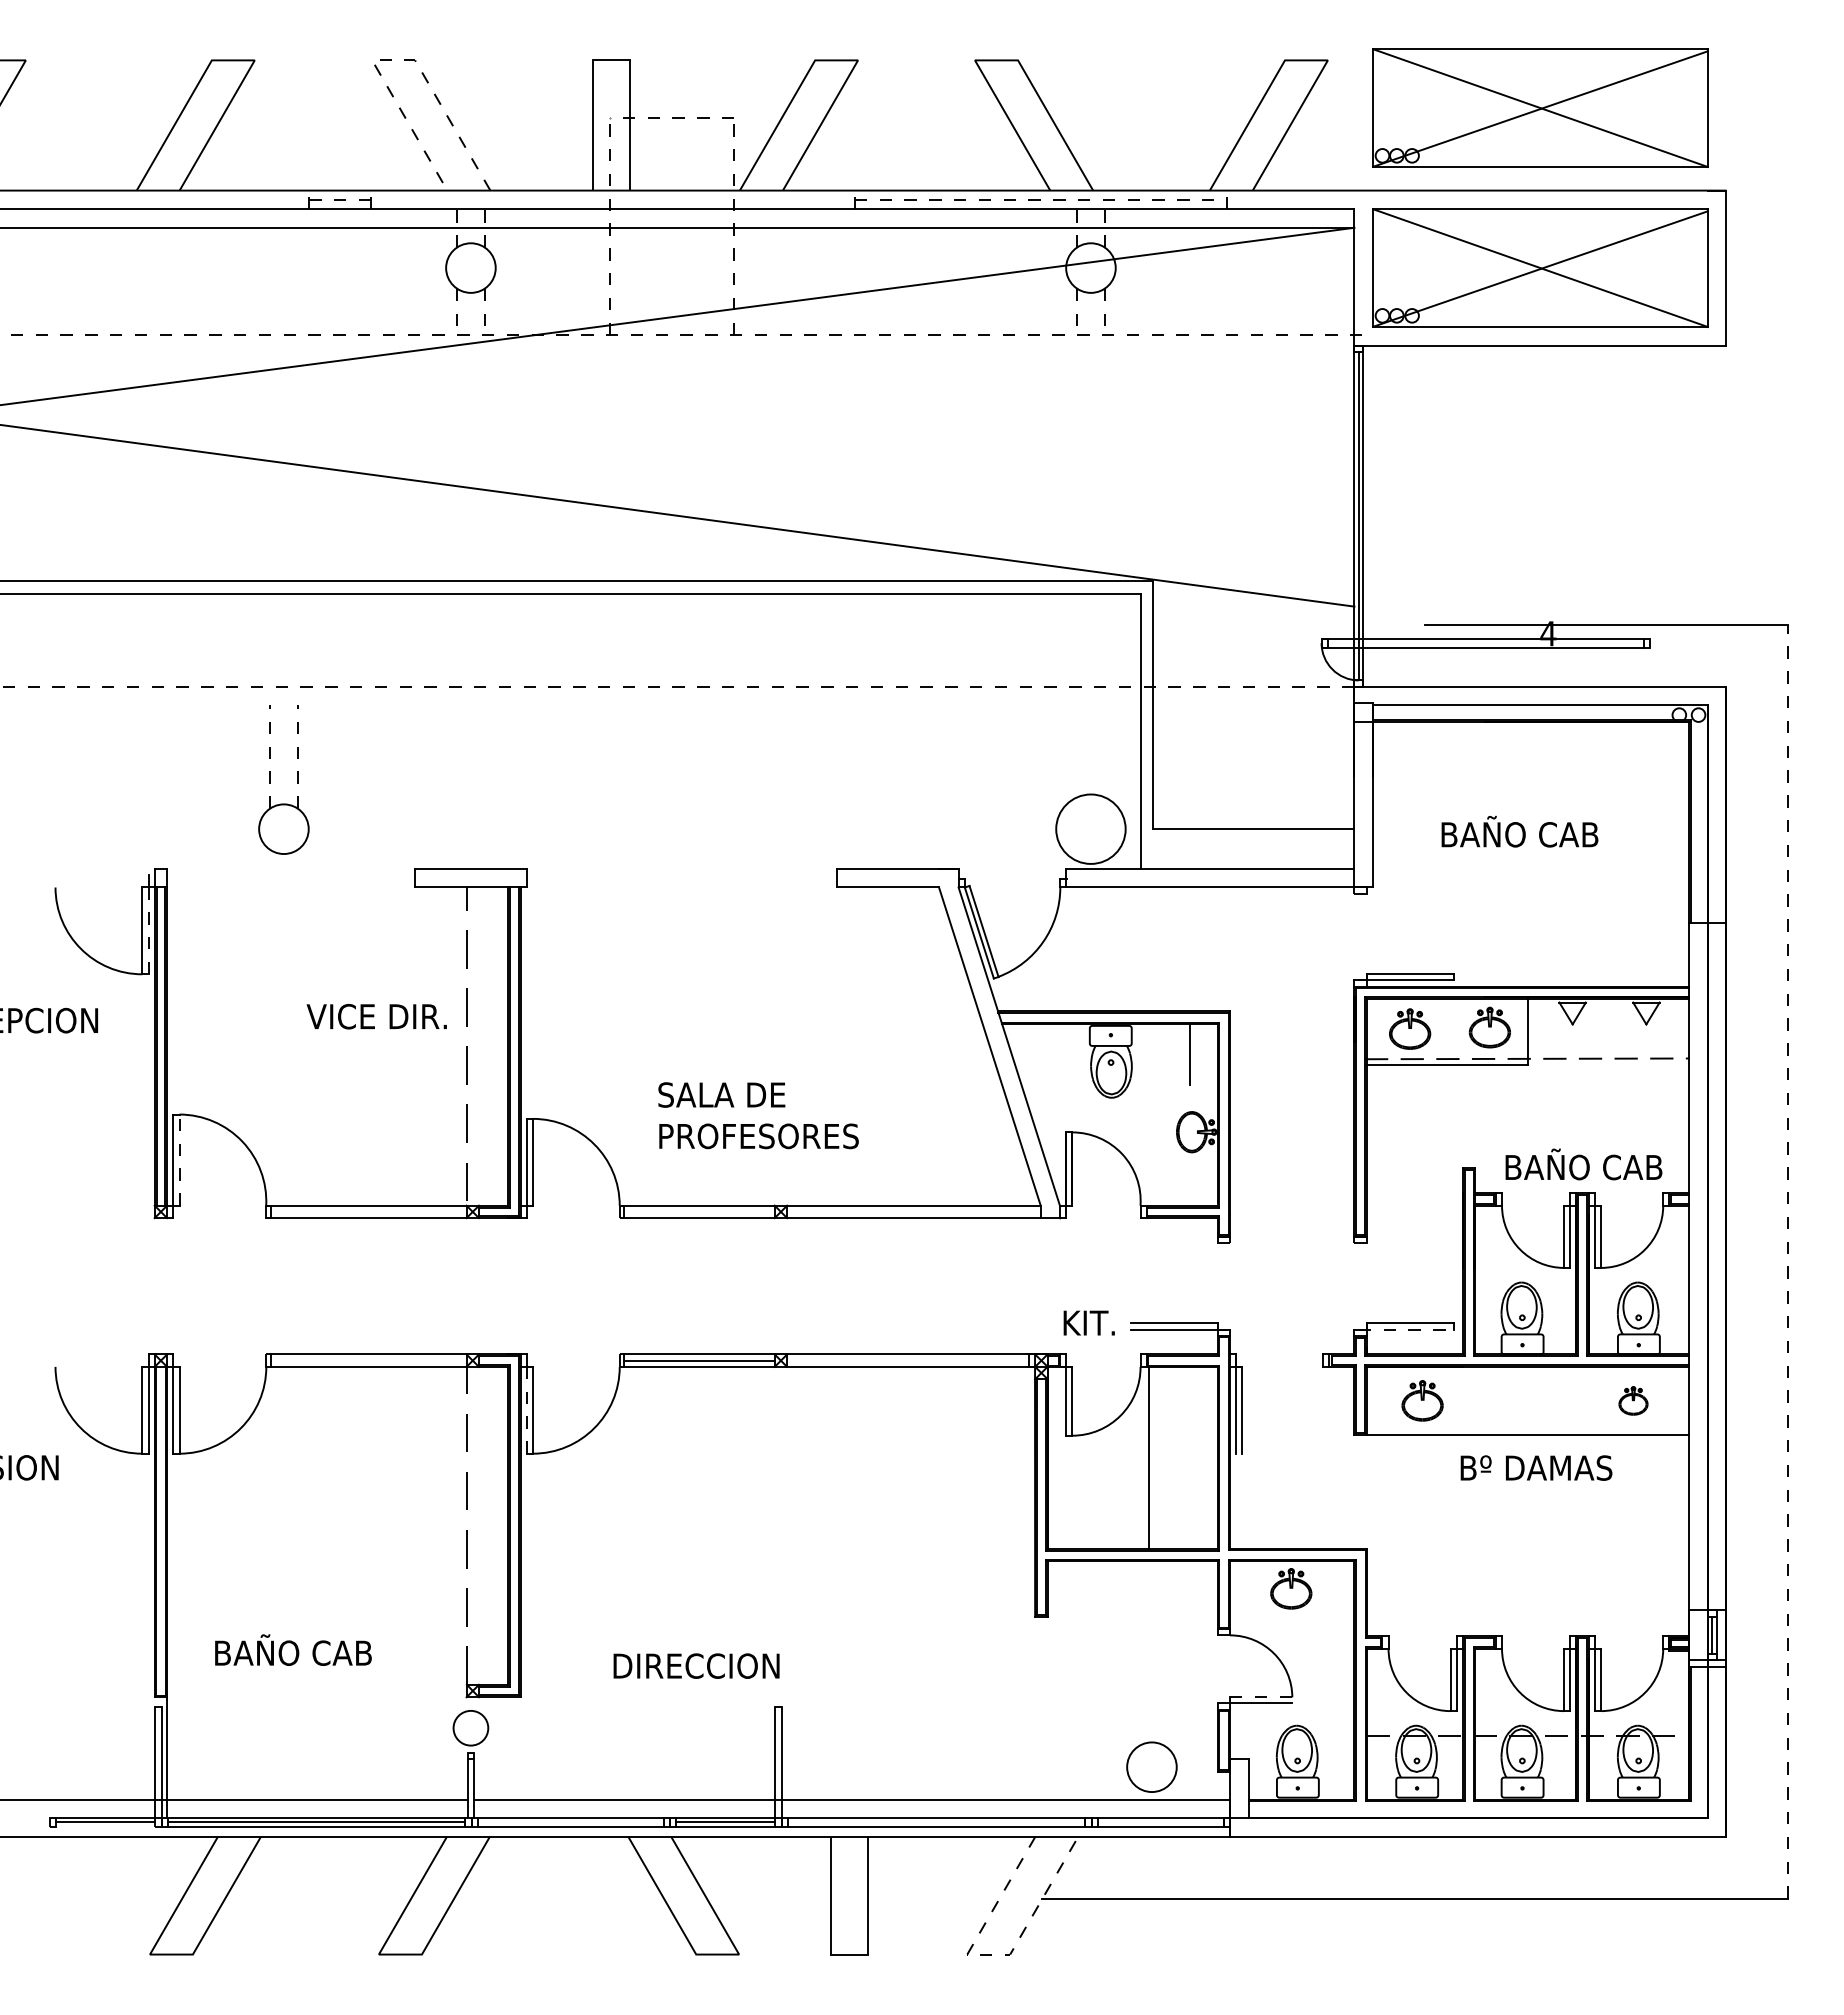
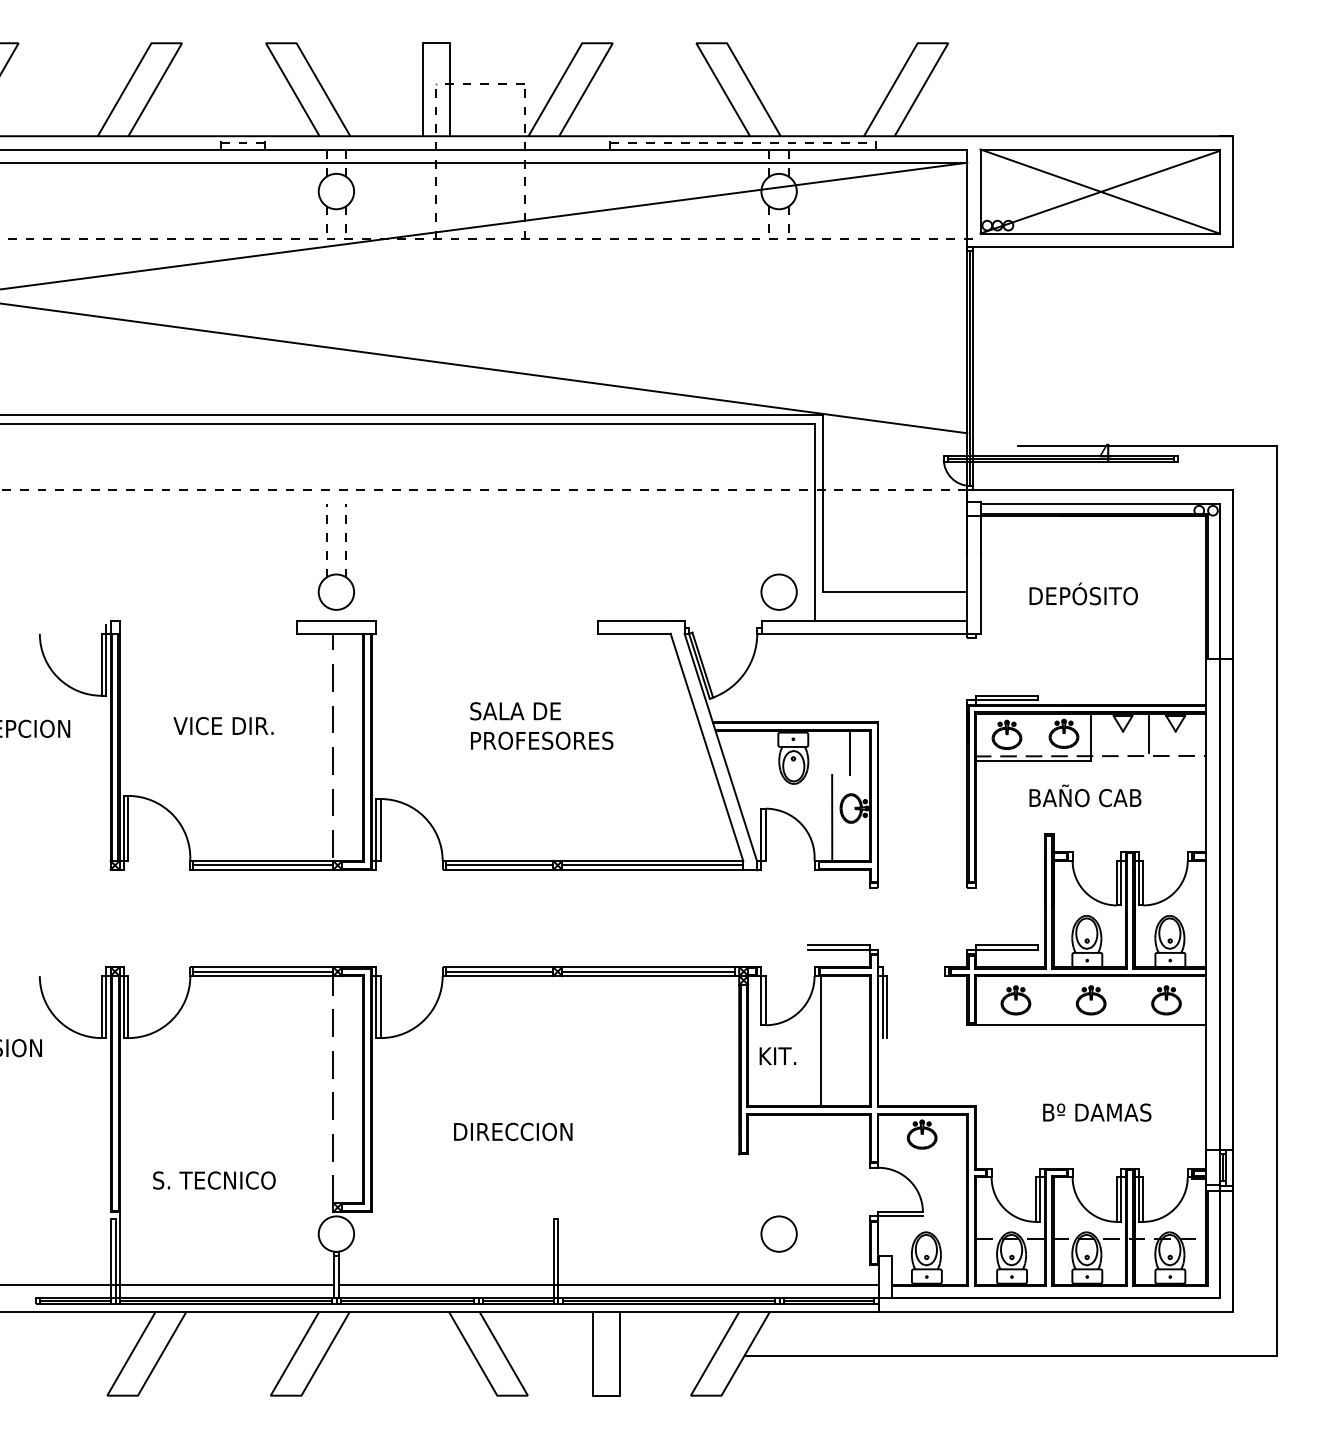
line: (393, 60) -> (281, 43), dashed -> solid
part: (1540, 107) -> (1100, 76), removed
line: (1485, 643) -> (1060, 459), added
part: (270, 779) -> (326, 556), moved
circle: (1090, 829) -> (778, 592), size x0.71
text: (1521, 831) -> (1086, 593), BAÑO CAB -> DEPÓSITO
line: (148, 931) -> (106, 665), dashed -> solid
text: (376, 1016) -> (223, 725), moved
line: (1608, 1025) -> (1148, 732), added
text: (758, 1115) -> (541, 725), moved
line: (1165, 1145) -> (832, 818), added
line: (179, 1160) -> (128, 828), dashed -> solid
text: (1583, 1164) -> (1085, 795), moved
line: (368, 1211) -> (263, 865), added
line: (699, 1211) -> (499, 865), added
line: (913, 1211) -> (652, 865), added
line: (1788, 1261) -> (1277, 900), dashed -> solid
text: (1088, 1322) -> (777, 1055), moved
line: (1406, 1329) -> (1004, 949), dashed -> solid
line: (368, 1360) -> (263, 971), added
line: (907, 1360) -> (648, 971), added
part: (1528, 1400) -> (1091, 1000), added
part: (1633, 1400) -> (1166, 1000), size x1.43
line: (526, 1410) -> (376, 1007), dashed -> solid
text: (1536, 1467) -> (1097, 1112), moved
text: (299, 1649) -> (214, 1177), BAÑO CAB -> S. TECNICO
text: (696, 1665) -> (513, 1131), moved
line: (1261, 1697) -> (900, 1212), dashed -> solid
circle: (470, 1728) -> (336, 1234), size x1.43
circle: (1151, 1766) -> (778, 1233), moved
line: (570, 1822) -> (407, 1301), added
line: (936, 1822) -> (668, 1301), added
line: (1160, 1822) -> (828, 1301), added
line: (105, 1826) -> (75, 1304), added
line: (989, 1954) -> (706, 1395), dashed -> solid

